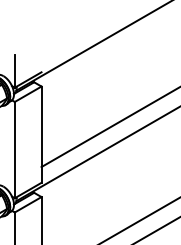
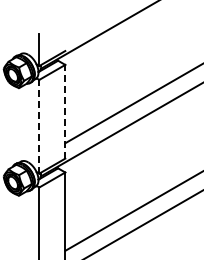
line: (41, 134) -> (65, 111), solid -> dashed
line: (15, 149) -> (39, 126), solid -> dashed

